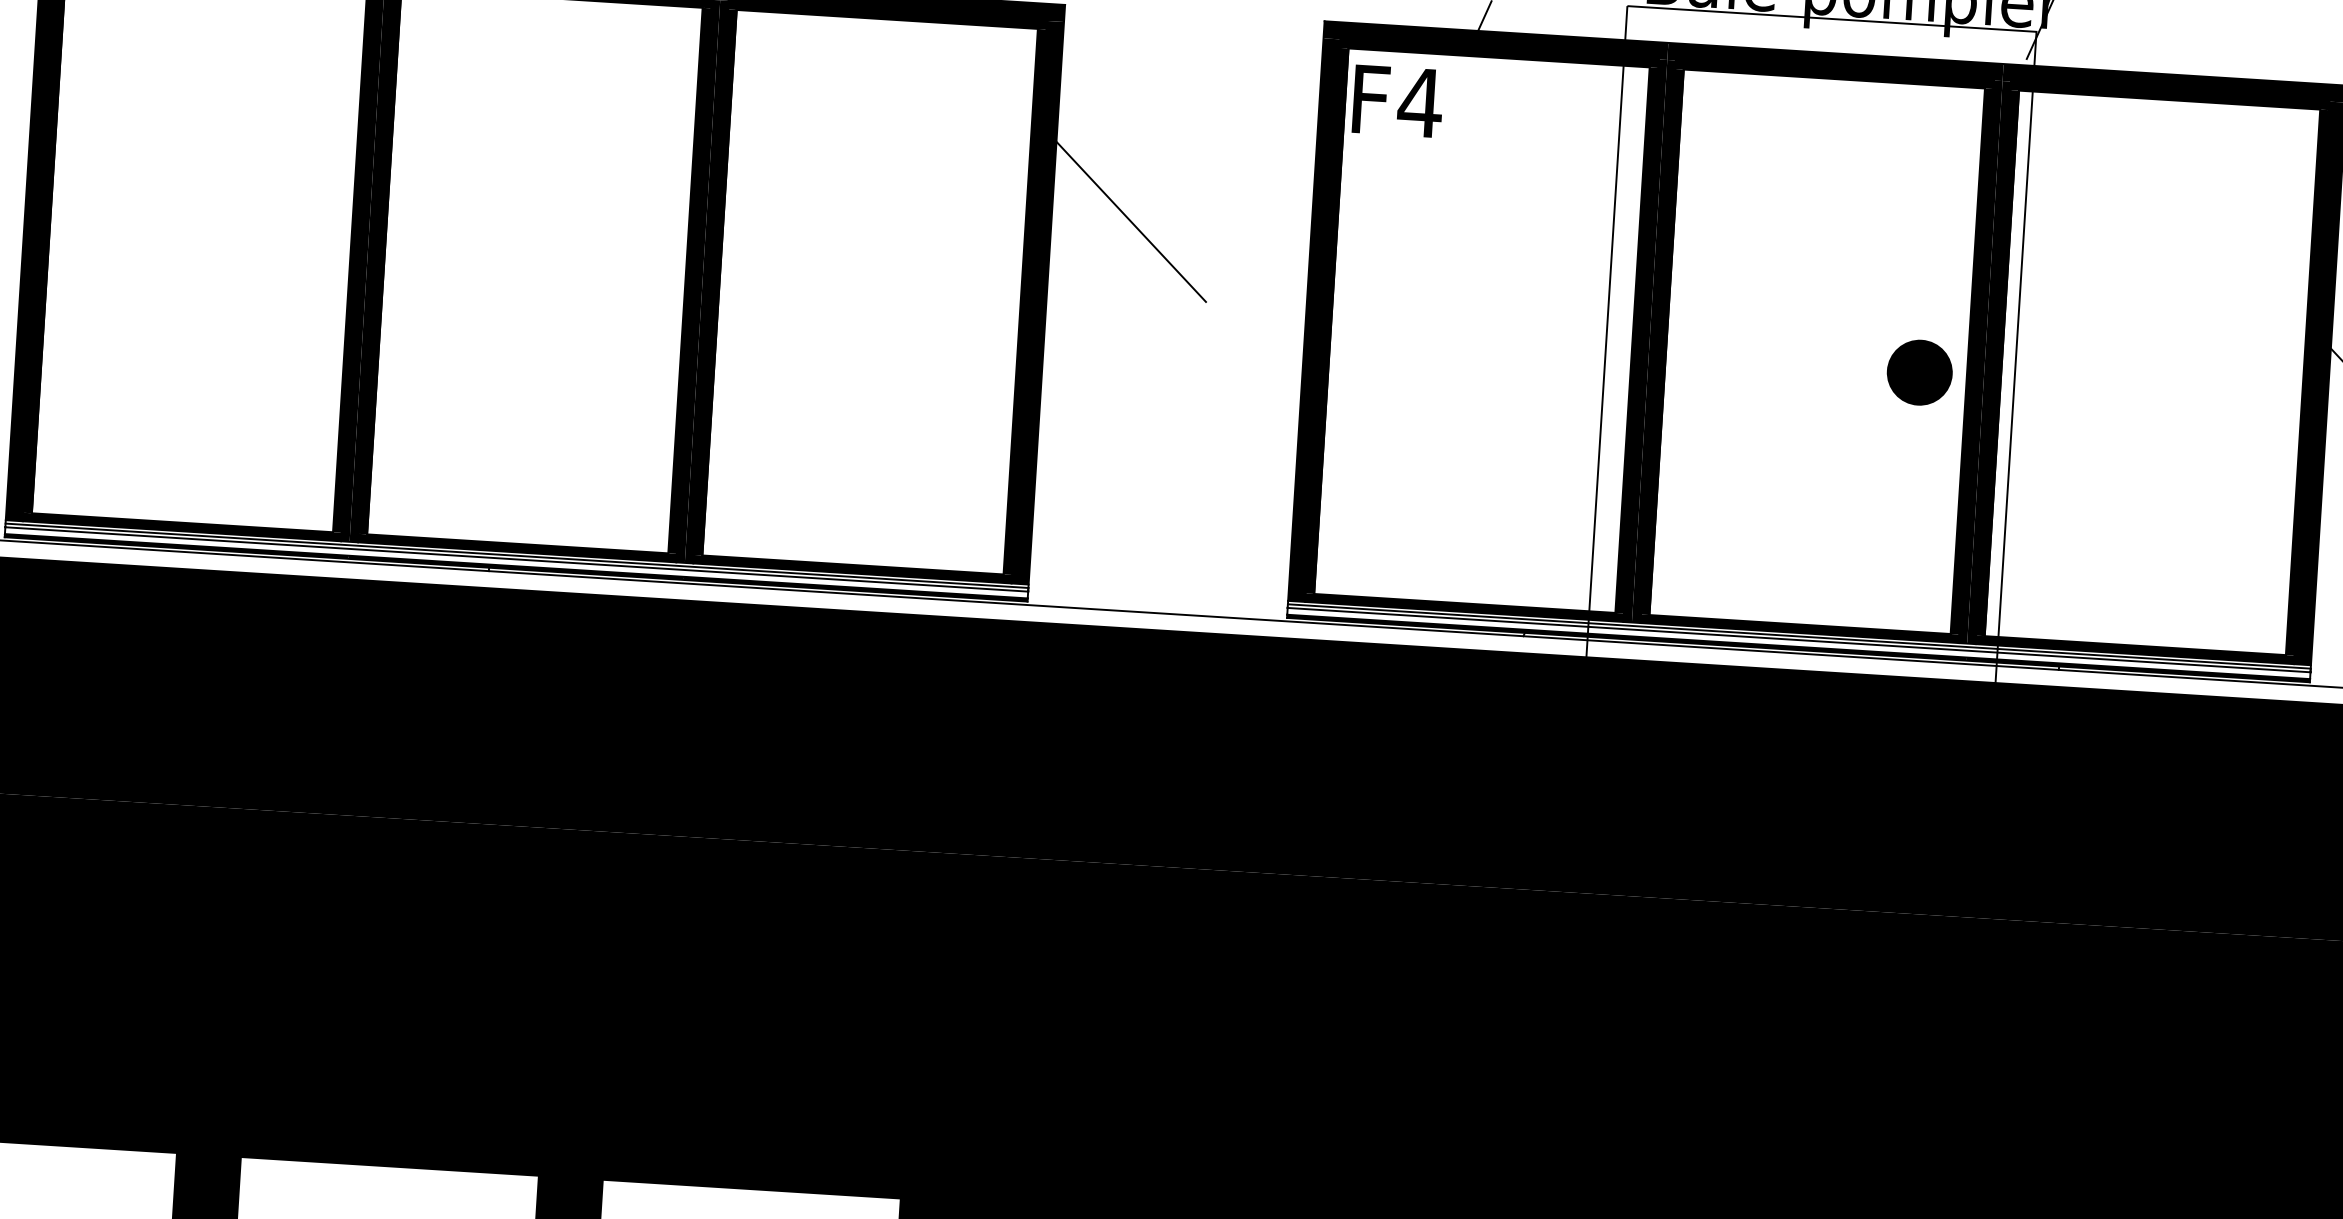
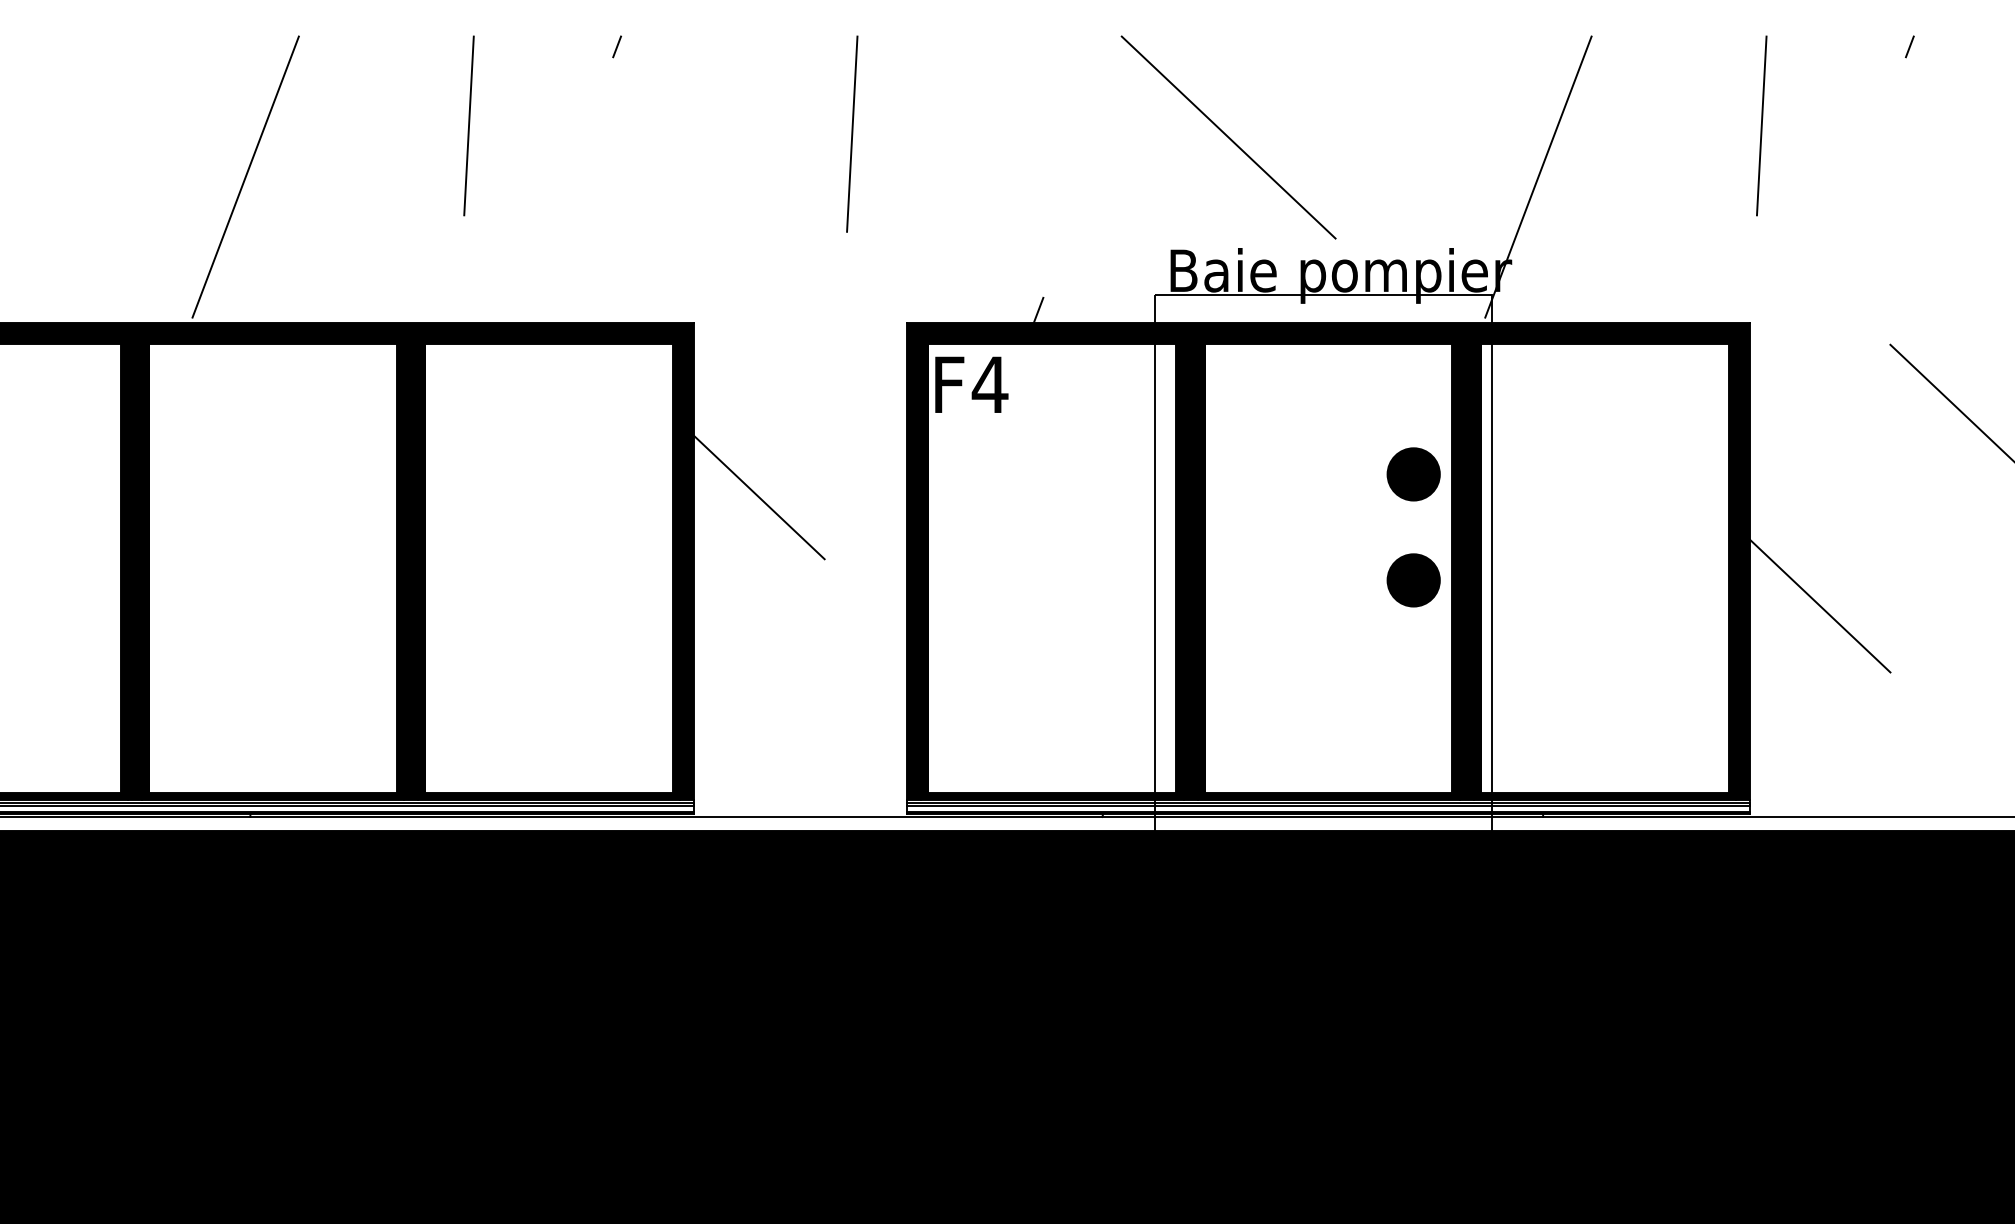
part: (1927, 244) -> (1413, 474), added

